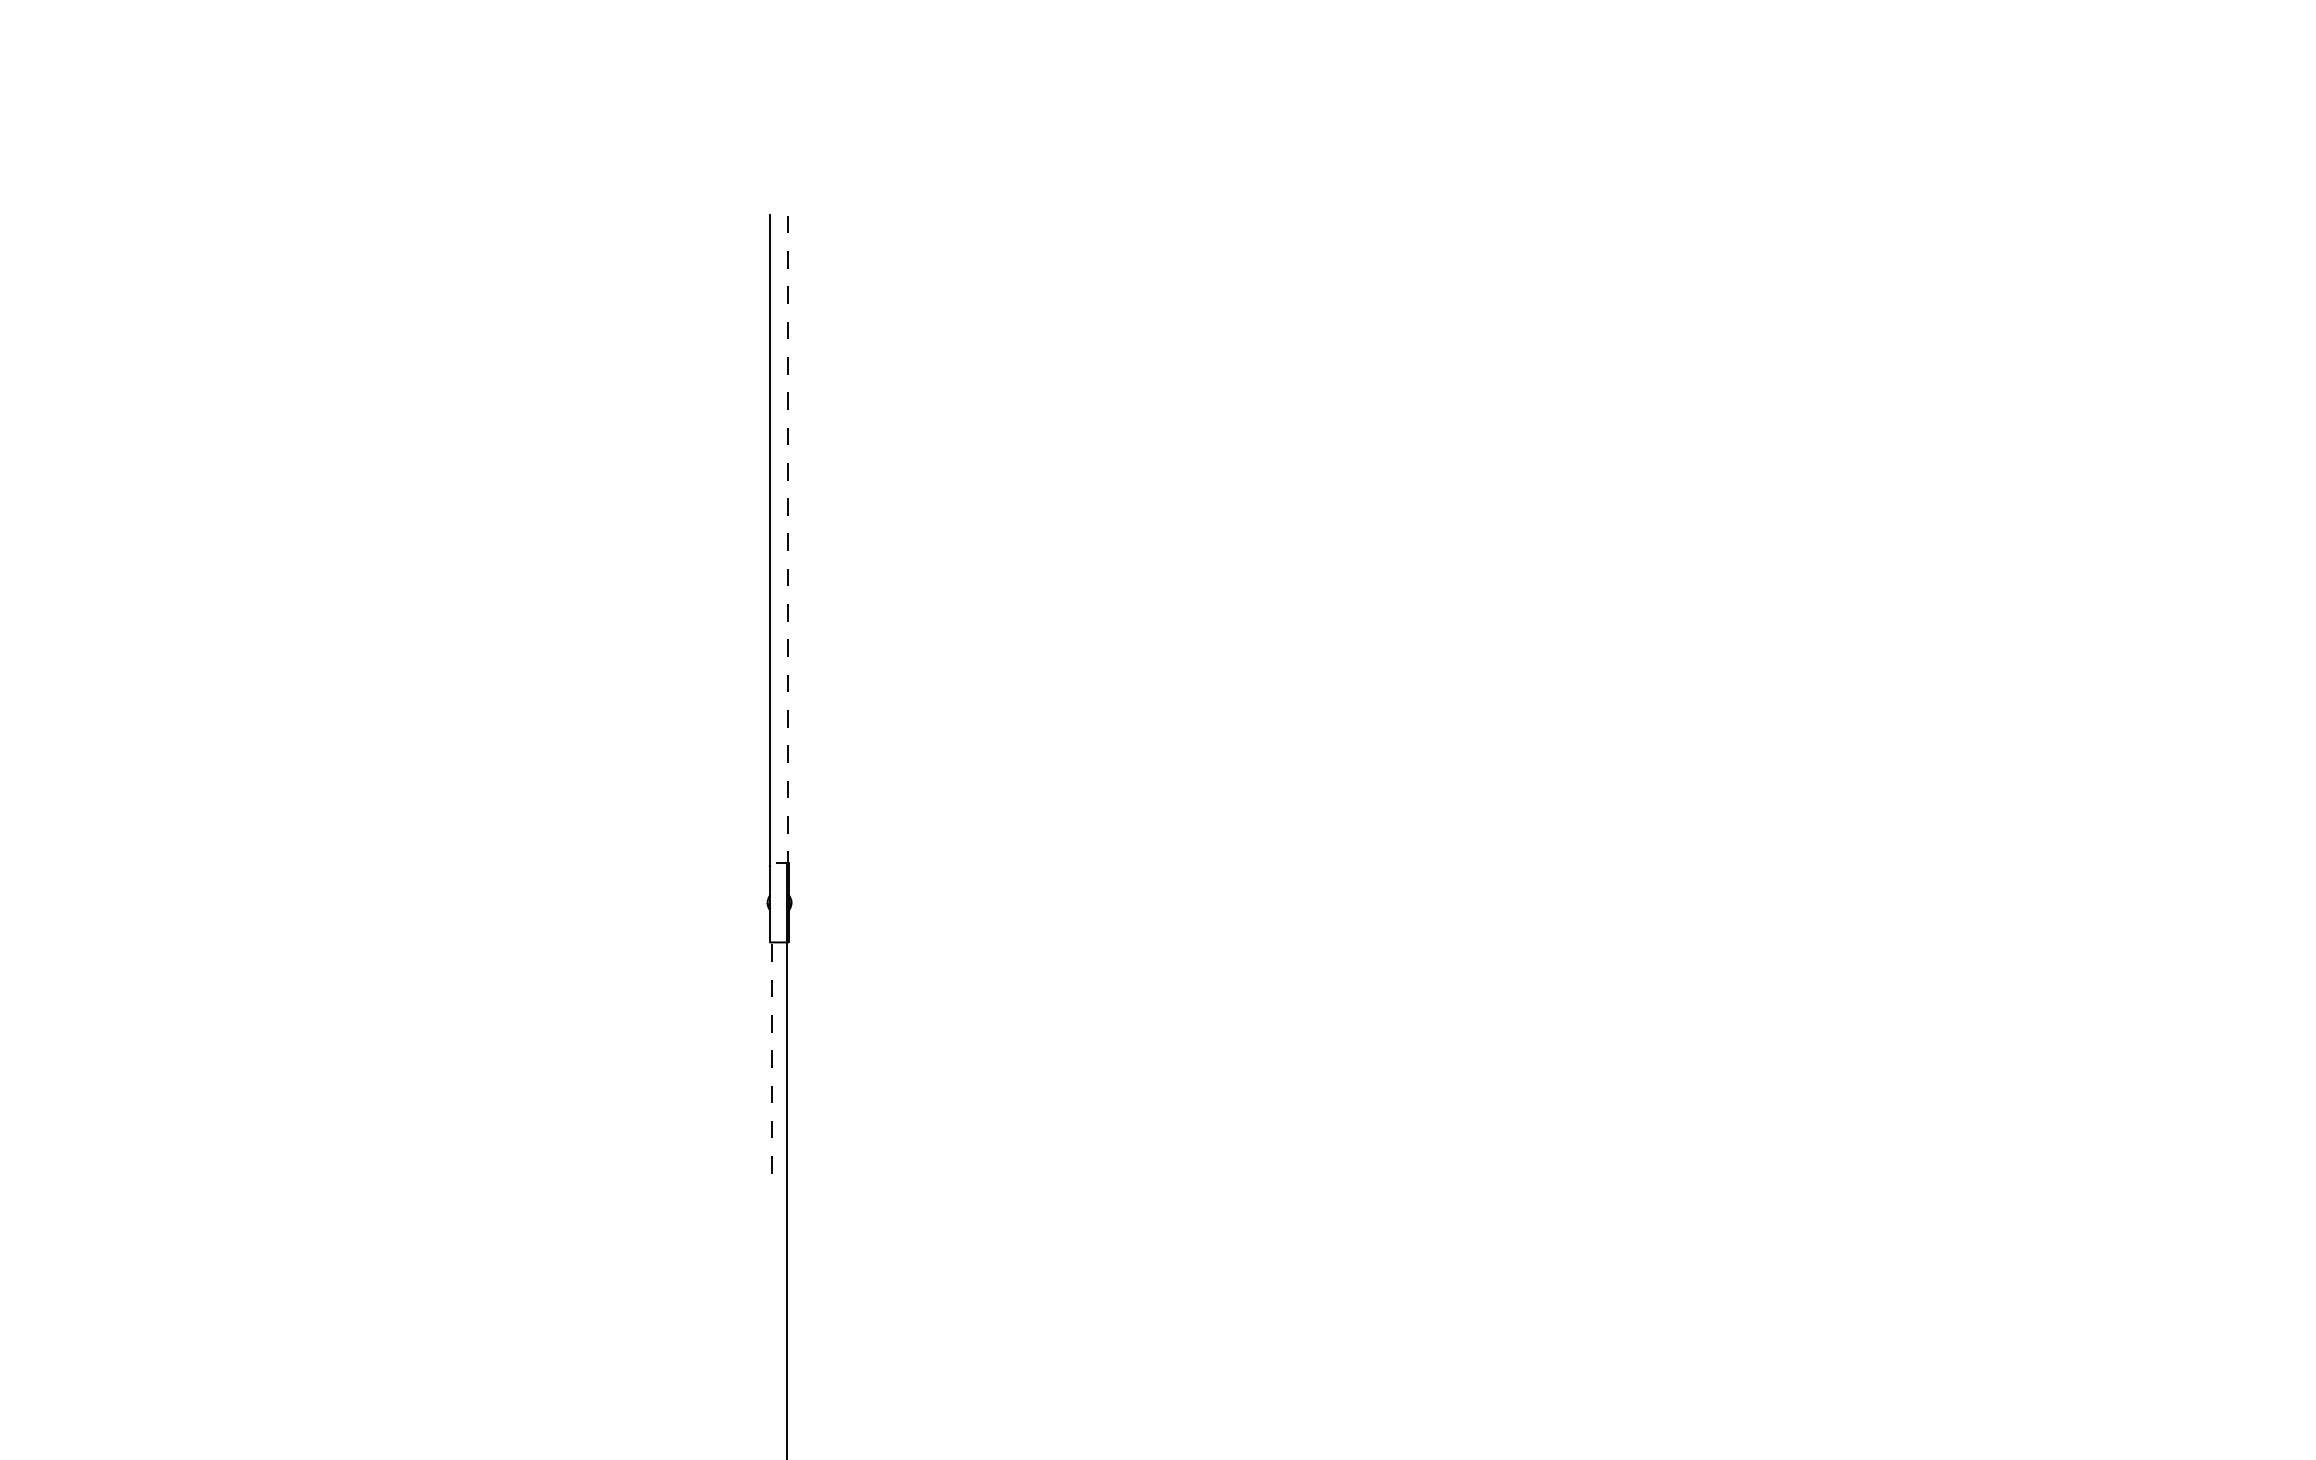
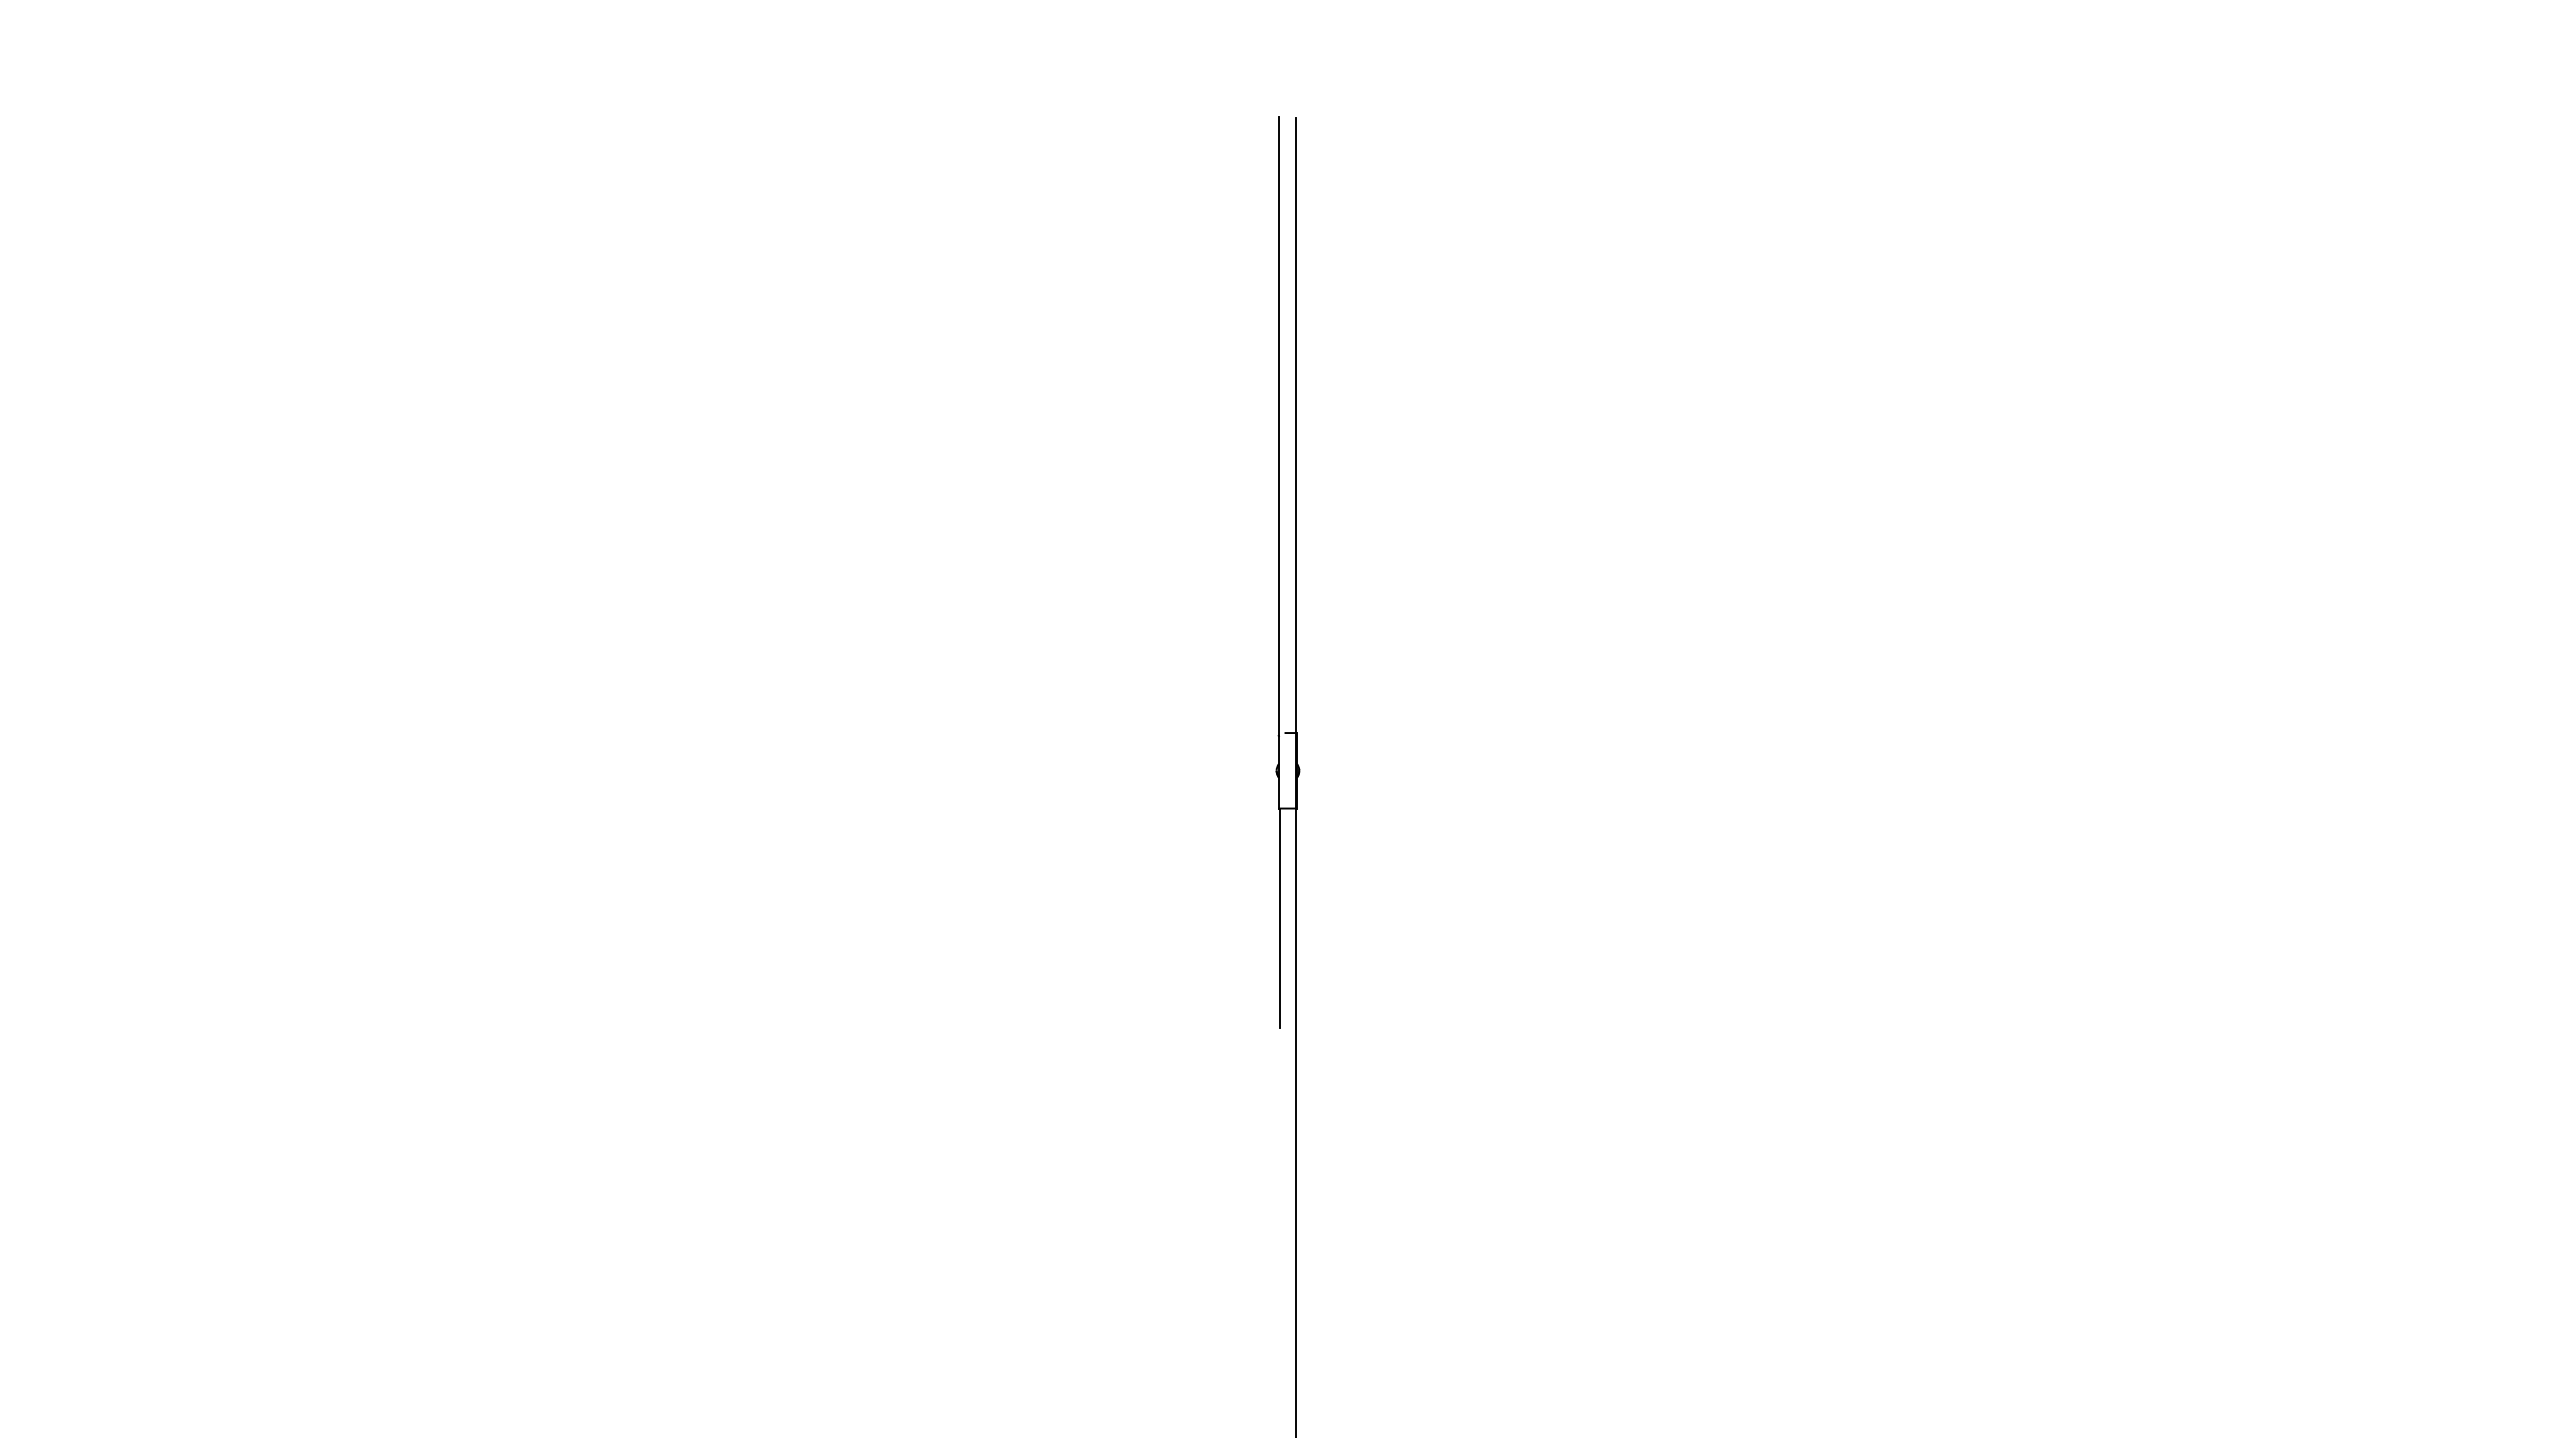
line: (787, 539) -> (1295, 425), dashed -> solid
line: (771, 1058) -> (1280, 918), dashed -> solid

